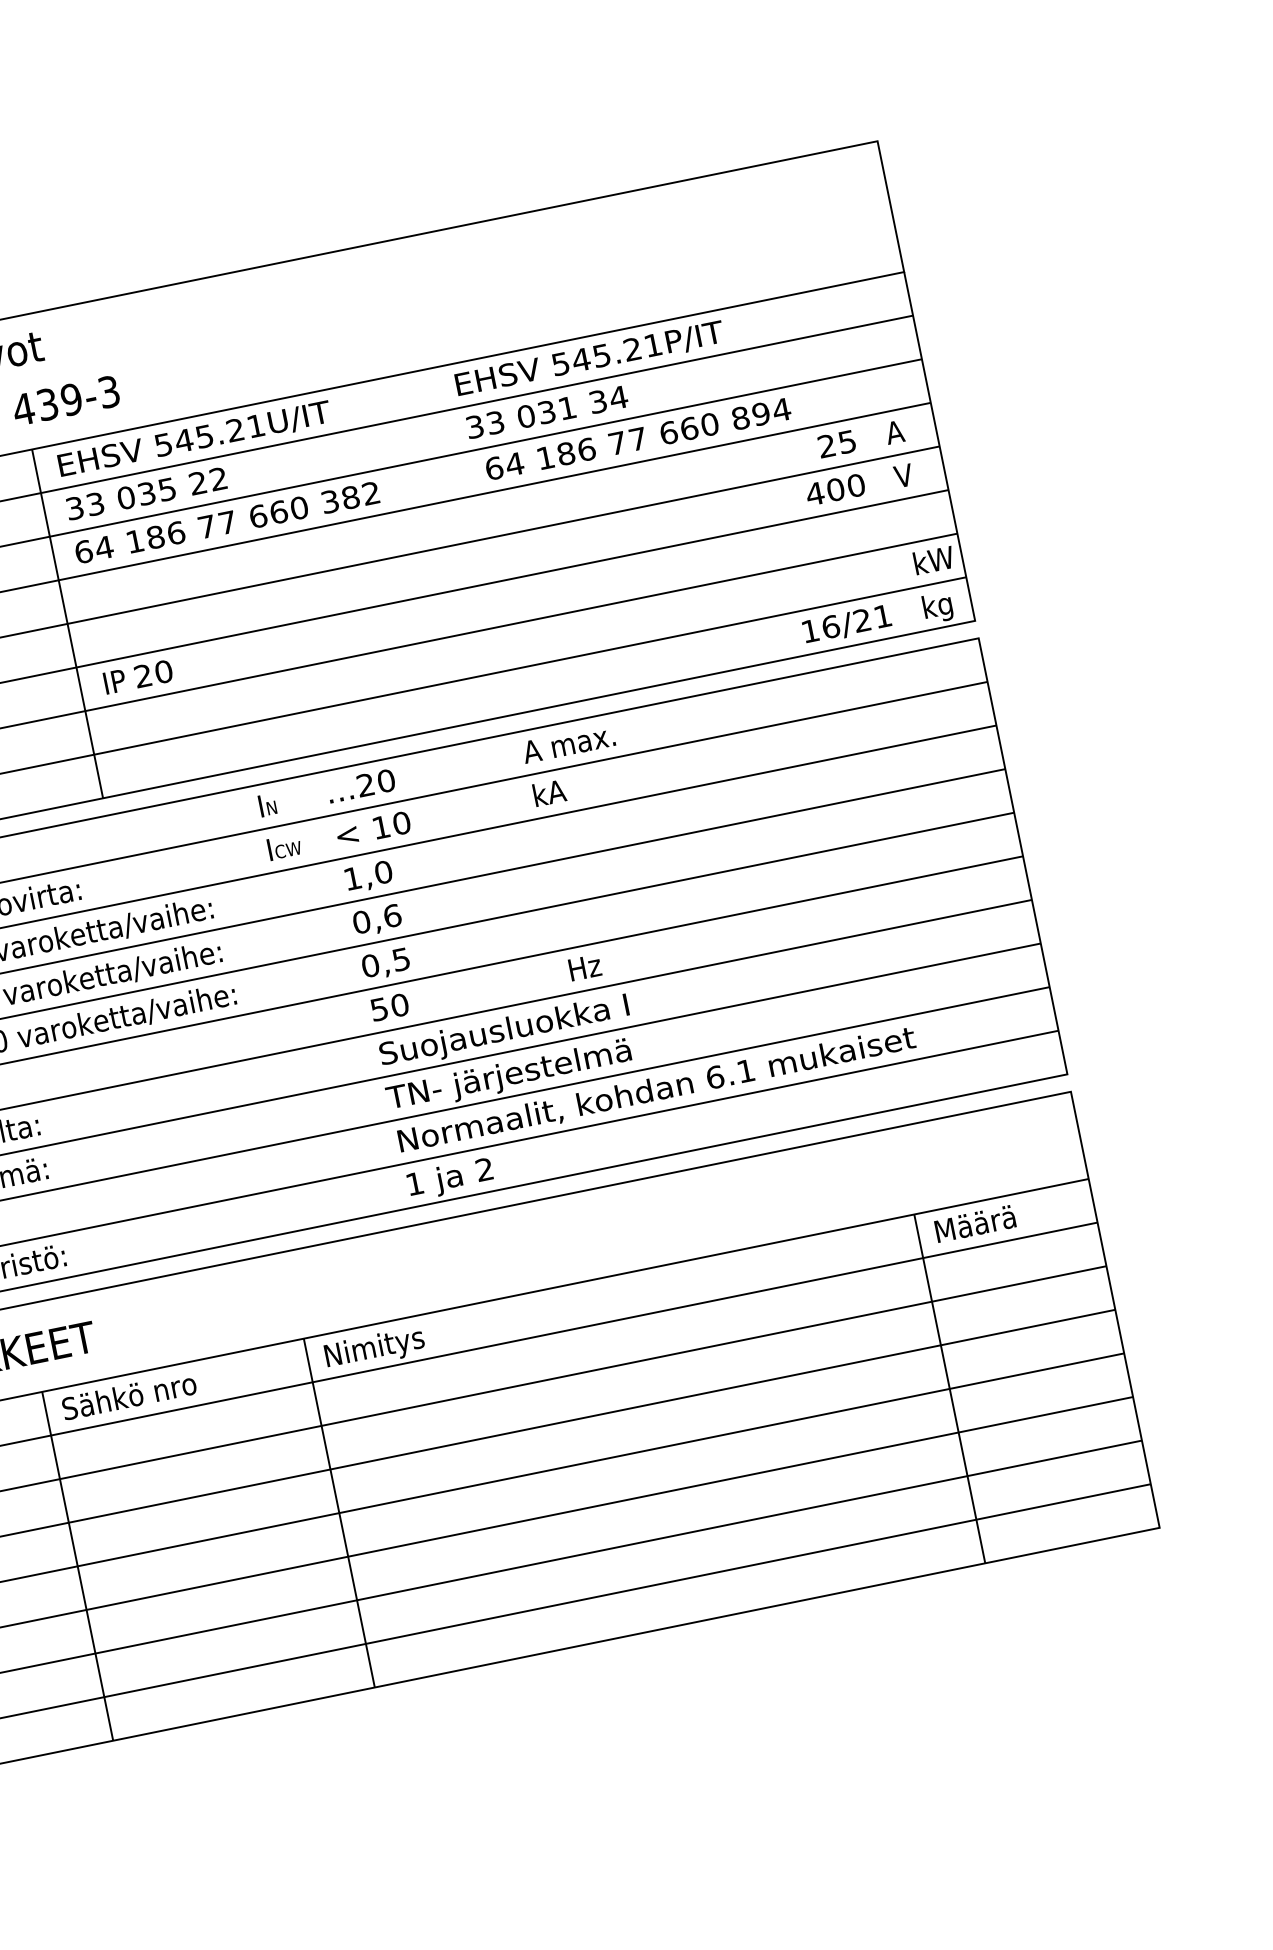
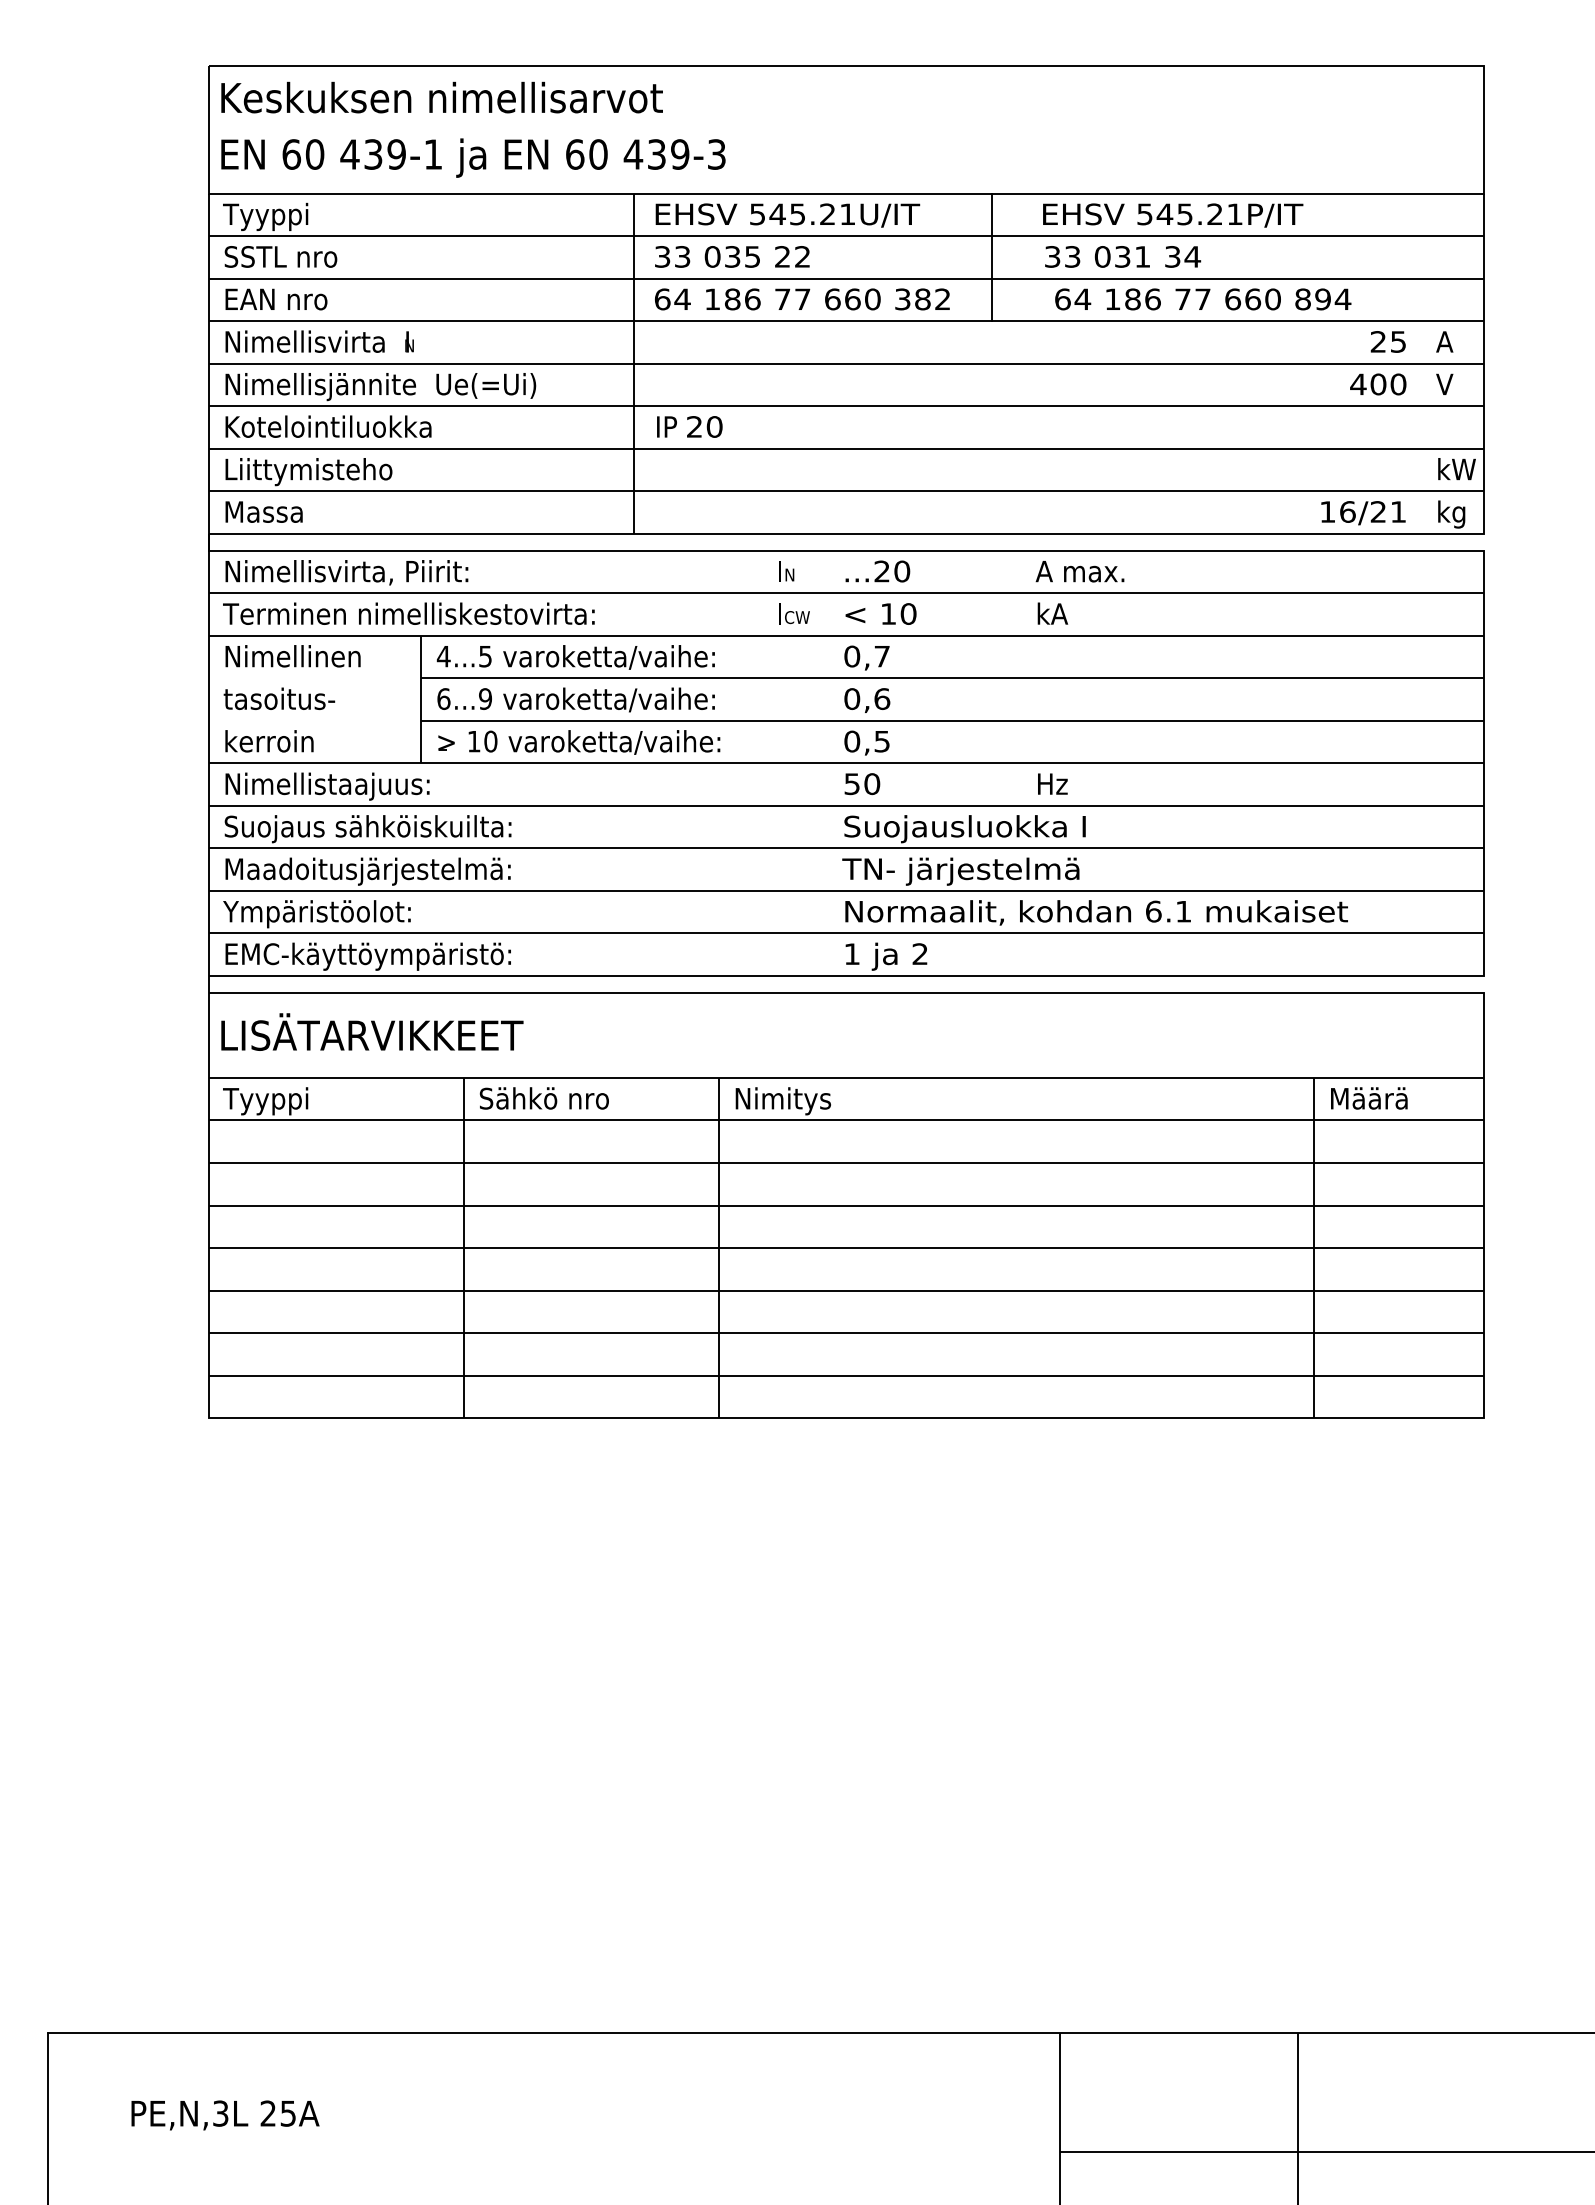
line: (412, 440) -> (991, 257), added
text: (368, 875) -> (867, 656), 1,0 -> 0,7

